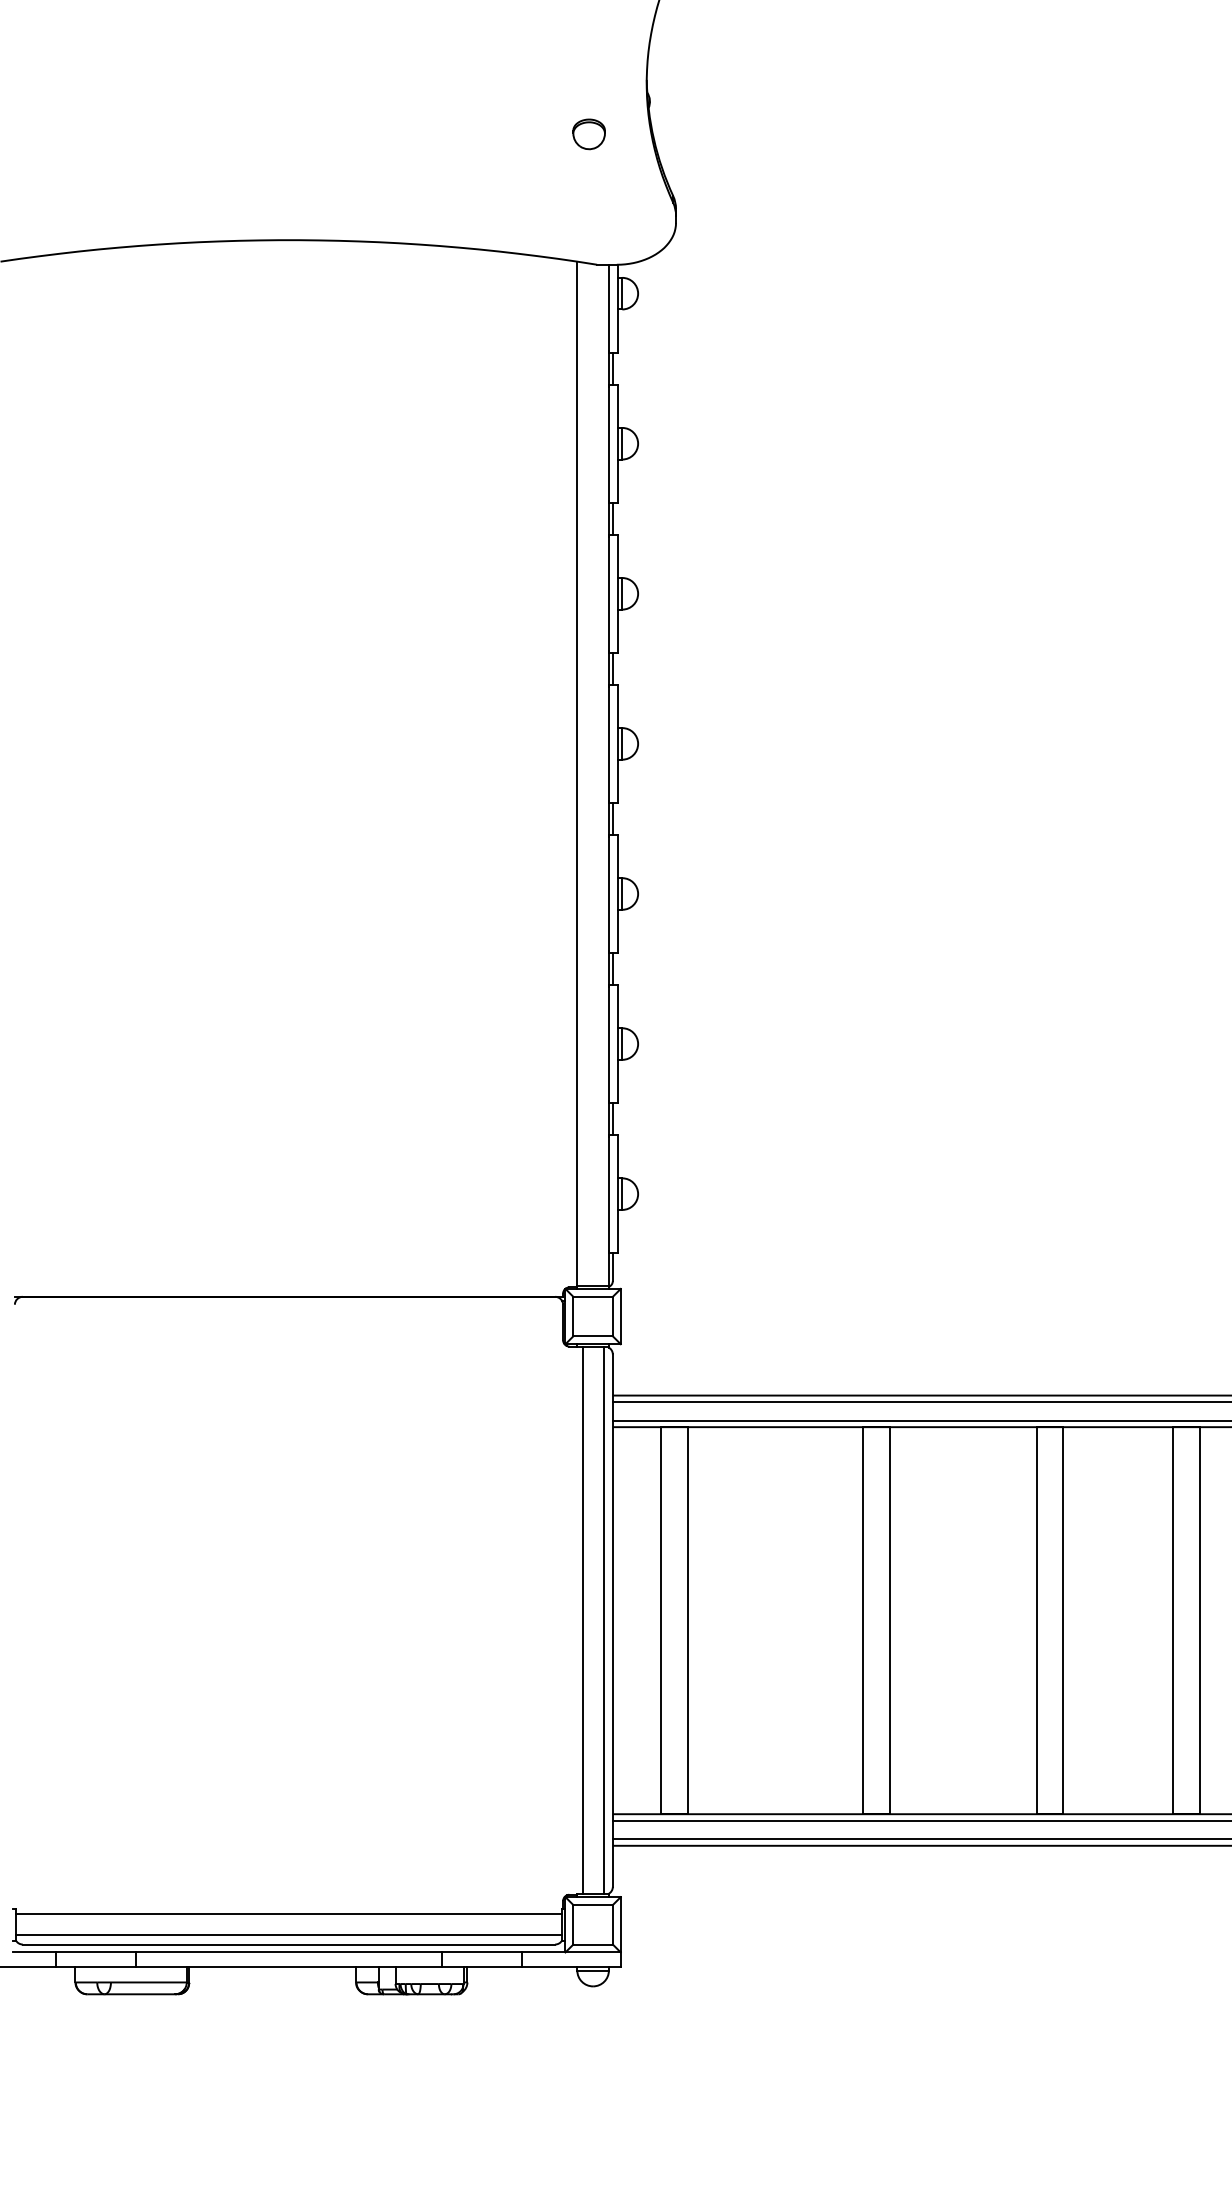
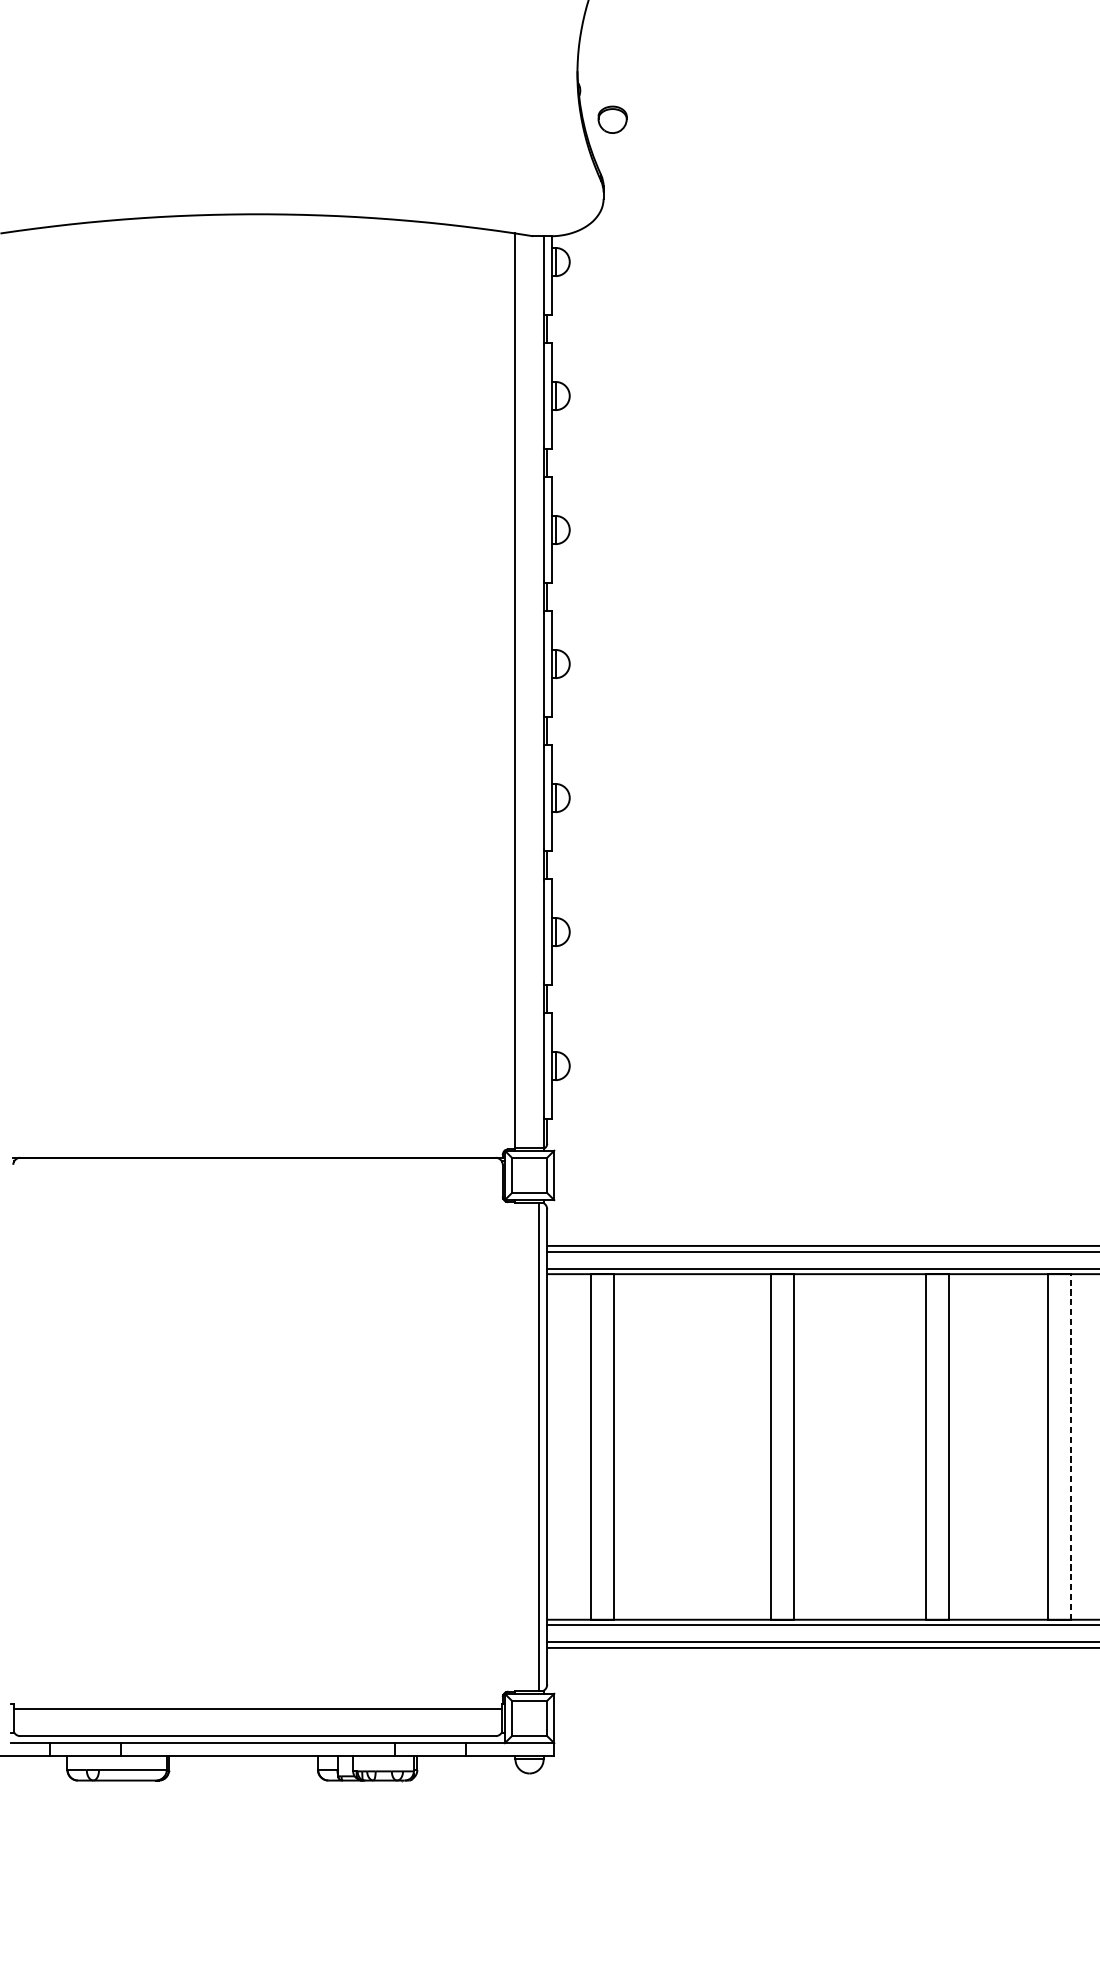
part: (588, 134) -> (612, 119), moved
line: (582, 1620) -> (520, 1446), removed
line: (1199, 1620) -> (1071, 1446), solid -> dashed
line: (288, 1935) -> (257, 1728), removed

